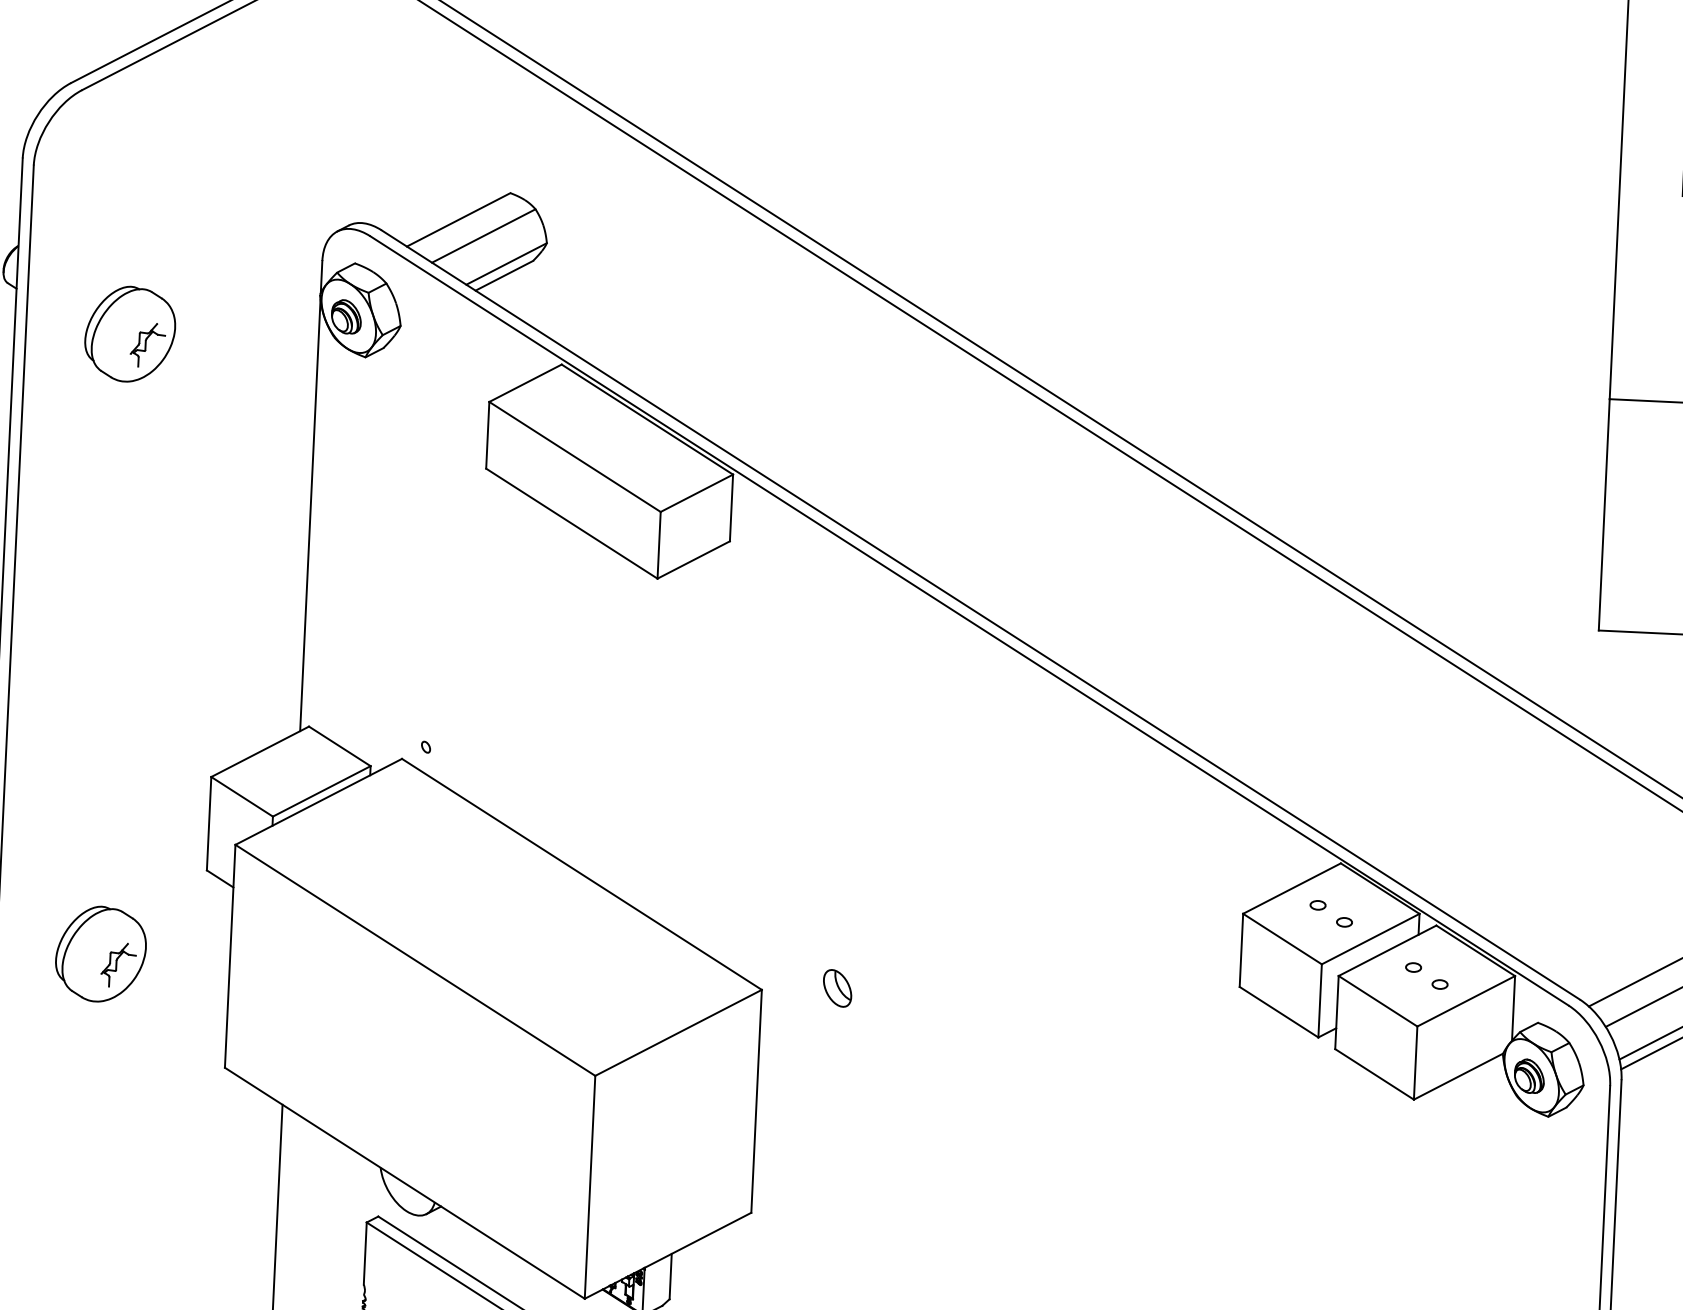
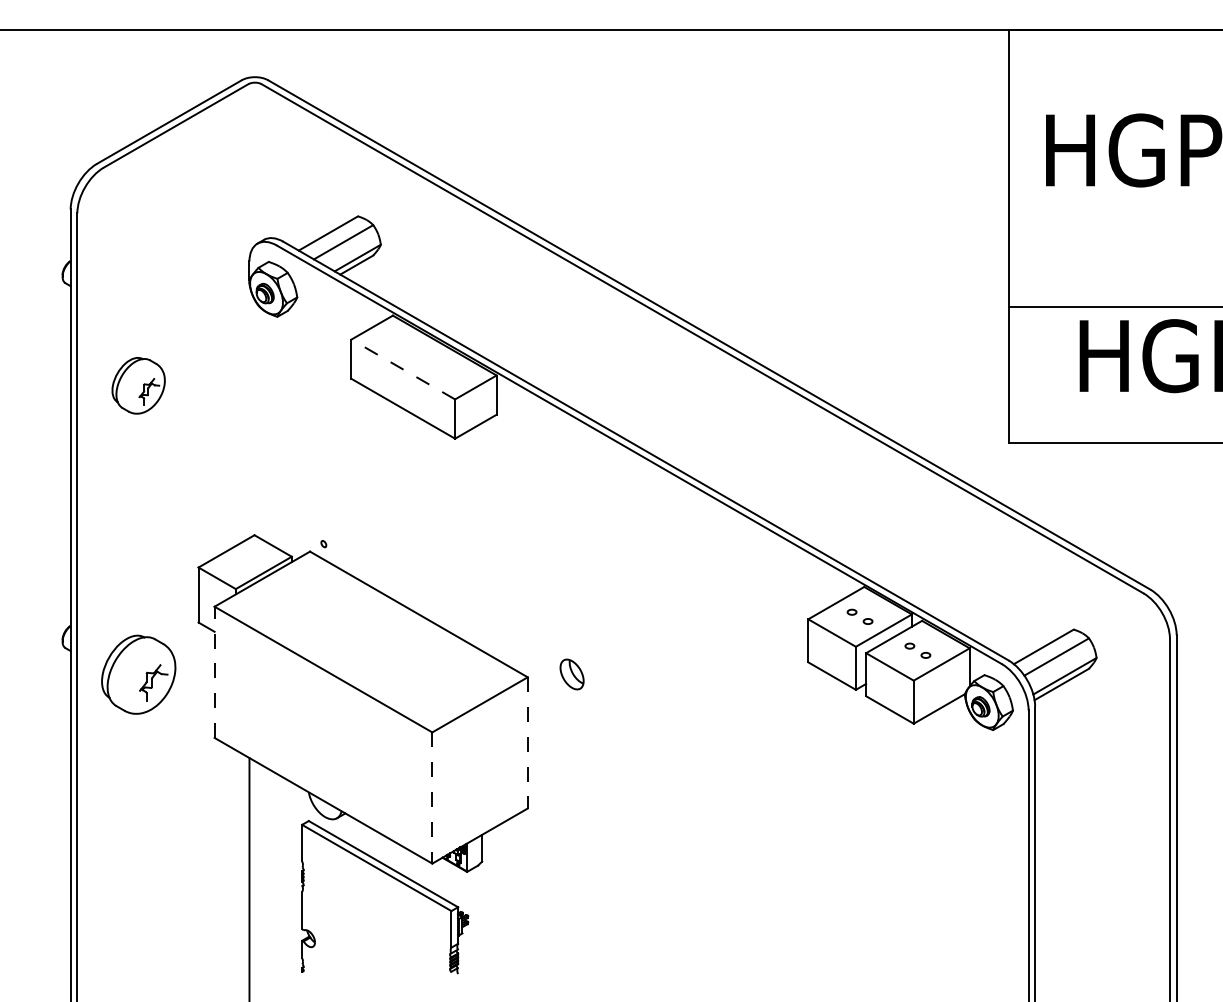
part: (129, 333) -> (138, 385), moved
line: (575, 456) -> (403, 369), solid -> dashed
line: (310, 515) -> (249, 411), removed
part: (100, 953) -> (138, 674), size x1.4
line: (229, 956) -> (214, 672), solid -> dashed
part: (838, 986) -> (572, 673), size x1.4
line: (756, 1100) -> (527, 742), solid -> dashed
line: (590, 1188) -> (432, 798), solid -> dashed

